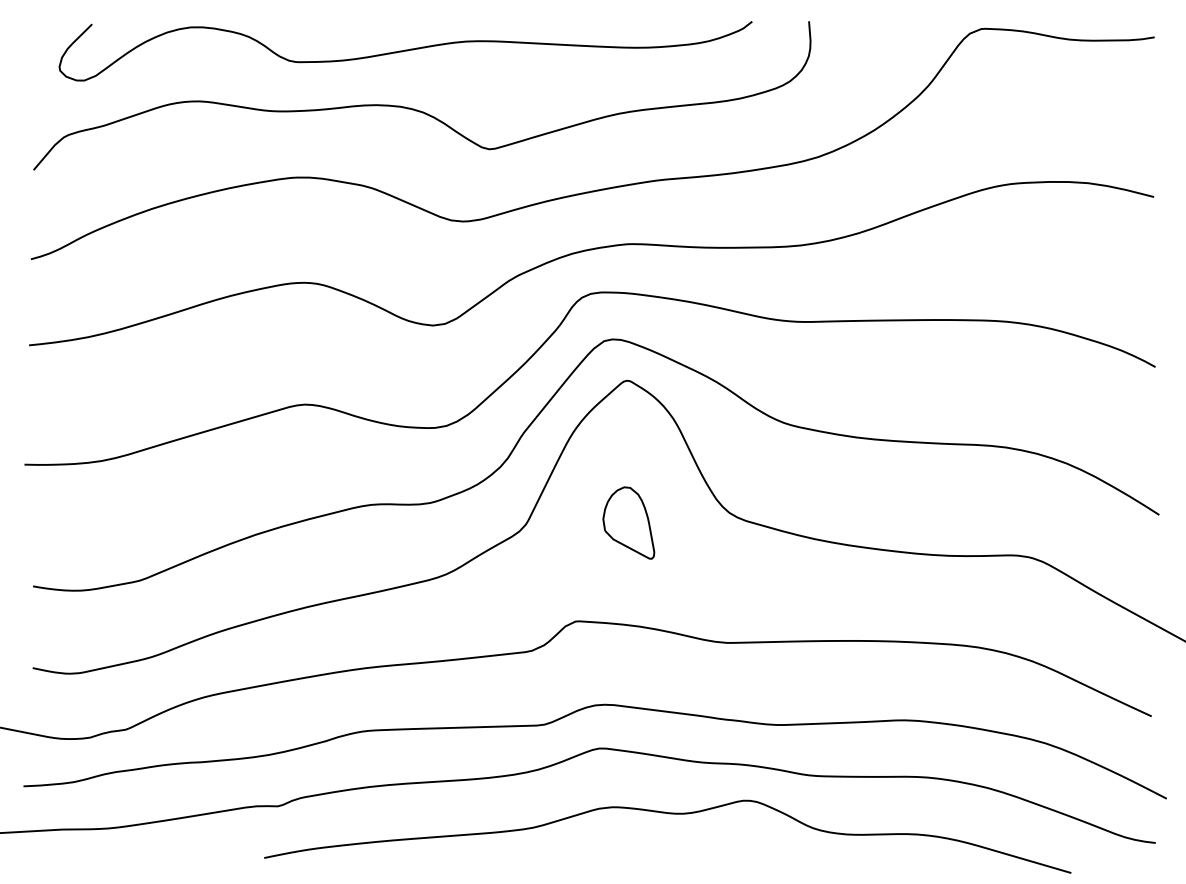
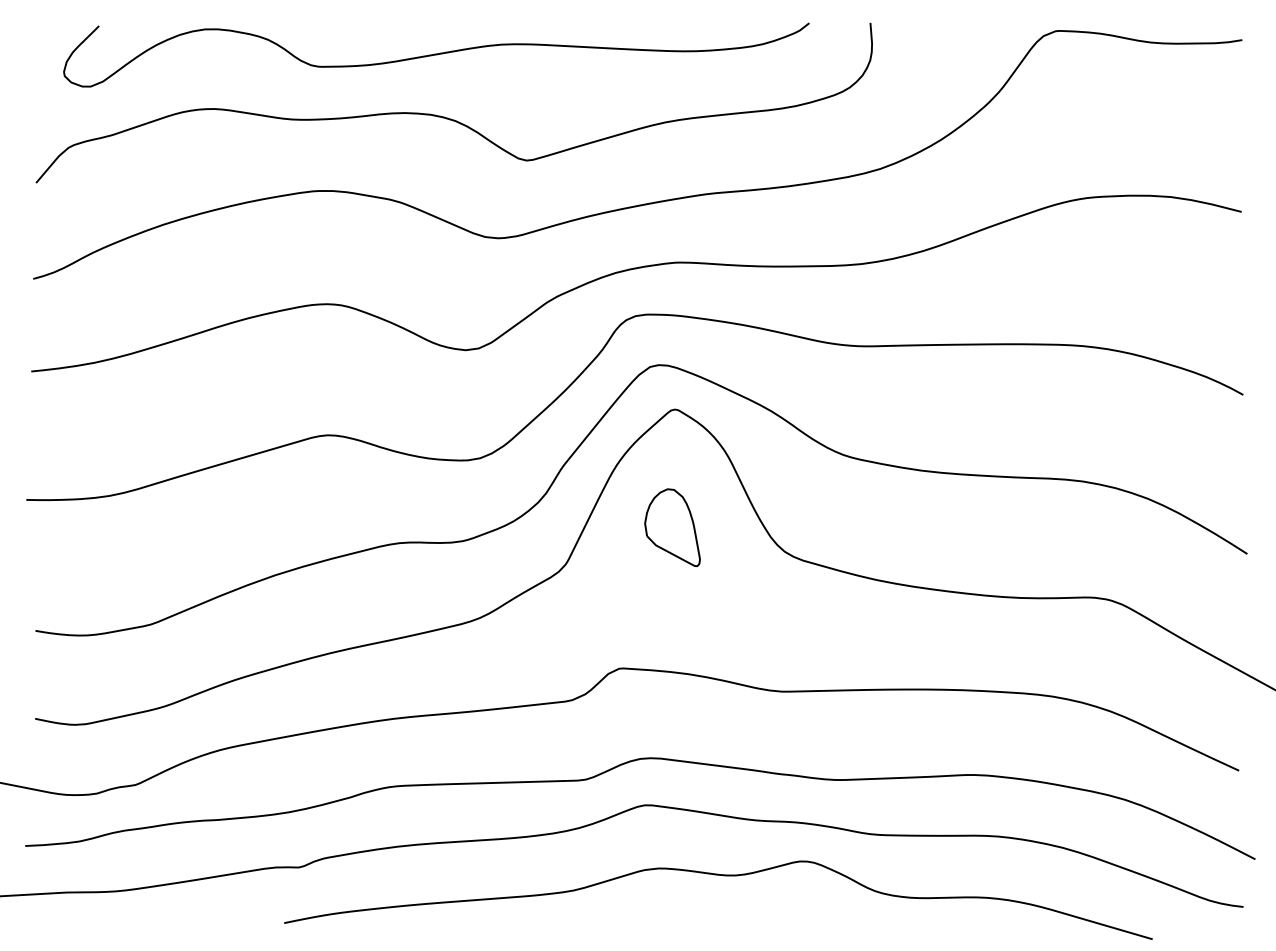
part: (628, 522) -> (672, 527), moved

